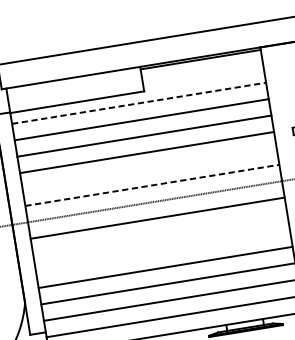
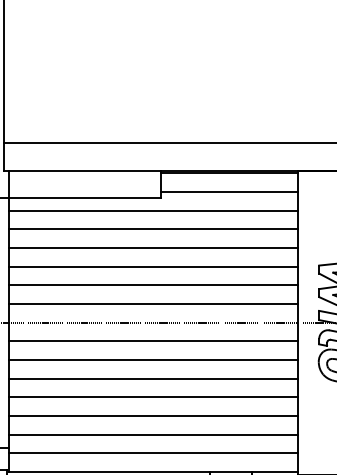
line: (203, 76) -> (229, 192), added
line: (139, 102) -> (154, 210), dashed -> solid
line: (149, 169) -> (153, 285), added
line: (153, 185) -> (154, 304), dashed -> solid
line: (160, 235) -> (153, 360), added
line: (162, 250) -> (153, 378), added

